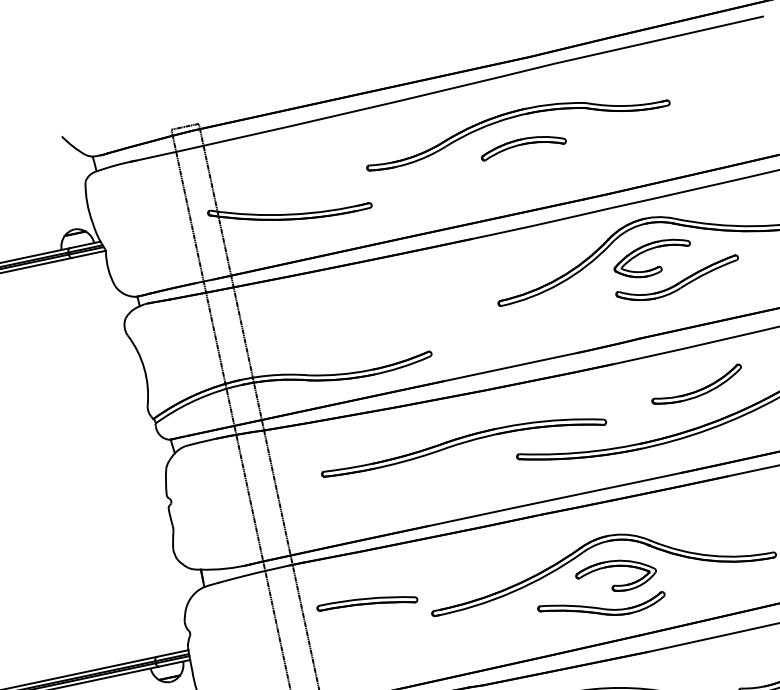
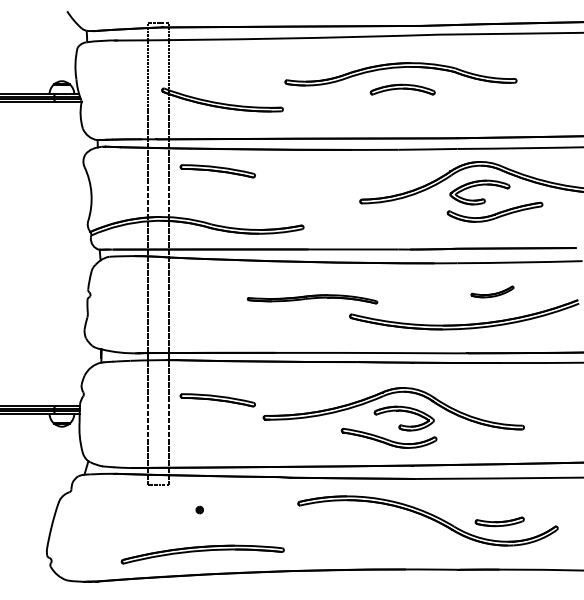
part: (303, 304) -> (217, 171), added
part: (696, 385) -> (492, 291), size x0.6
part: (463, 445) -> (312, 299), size x0.6

